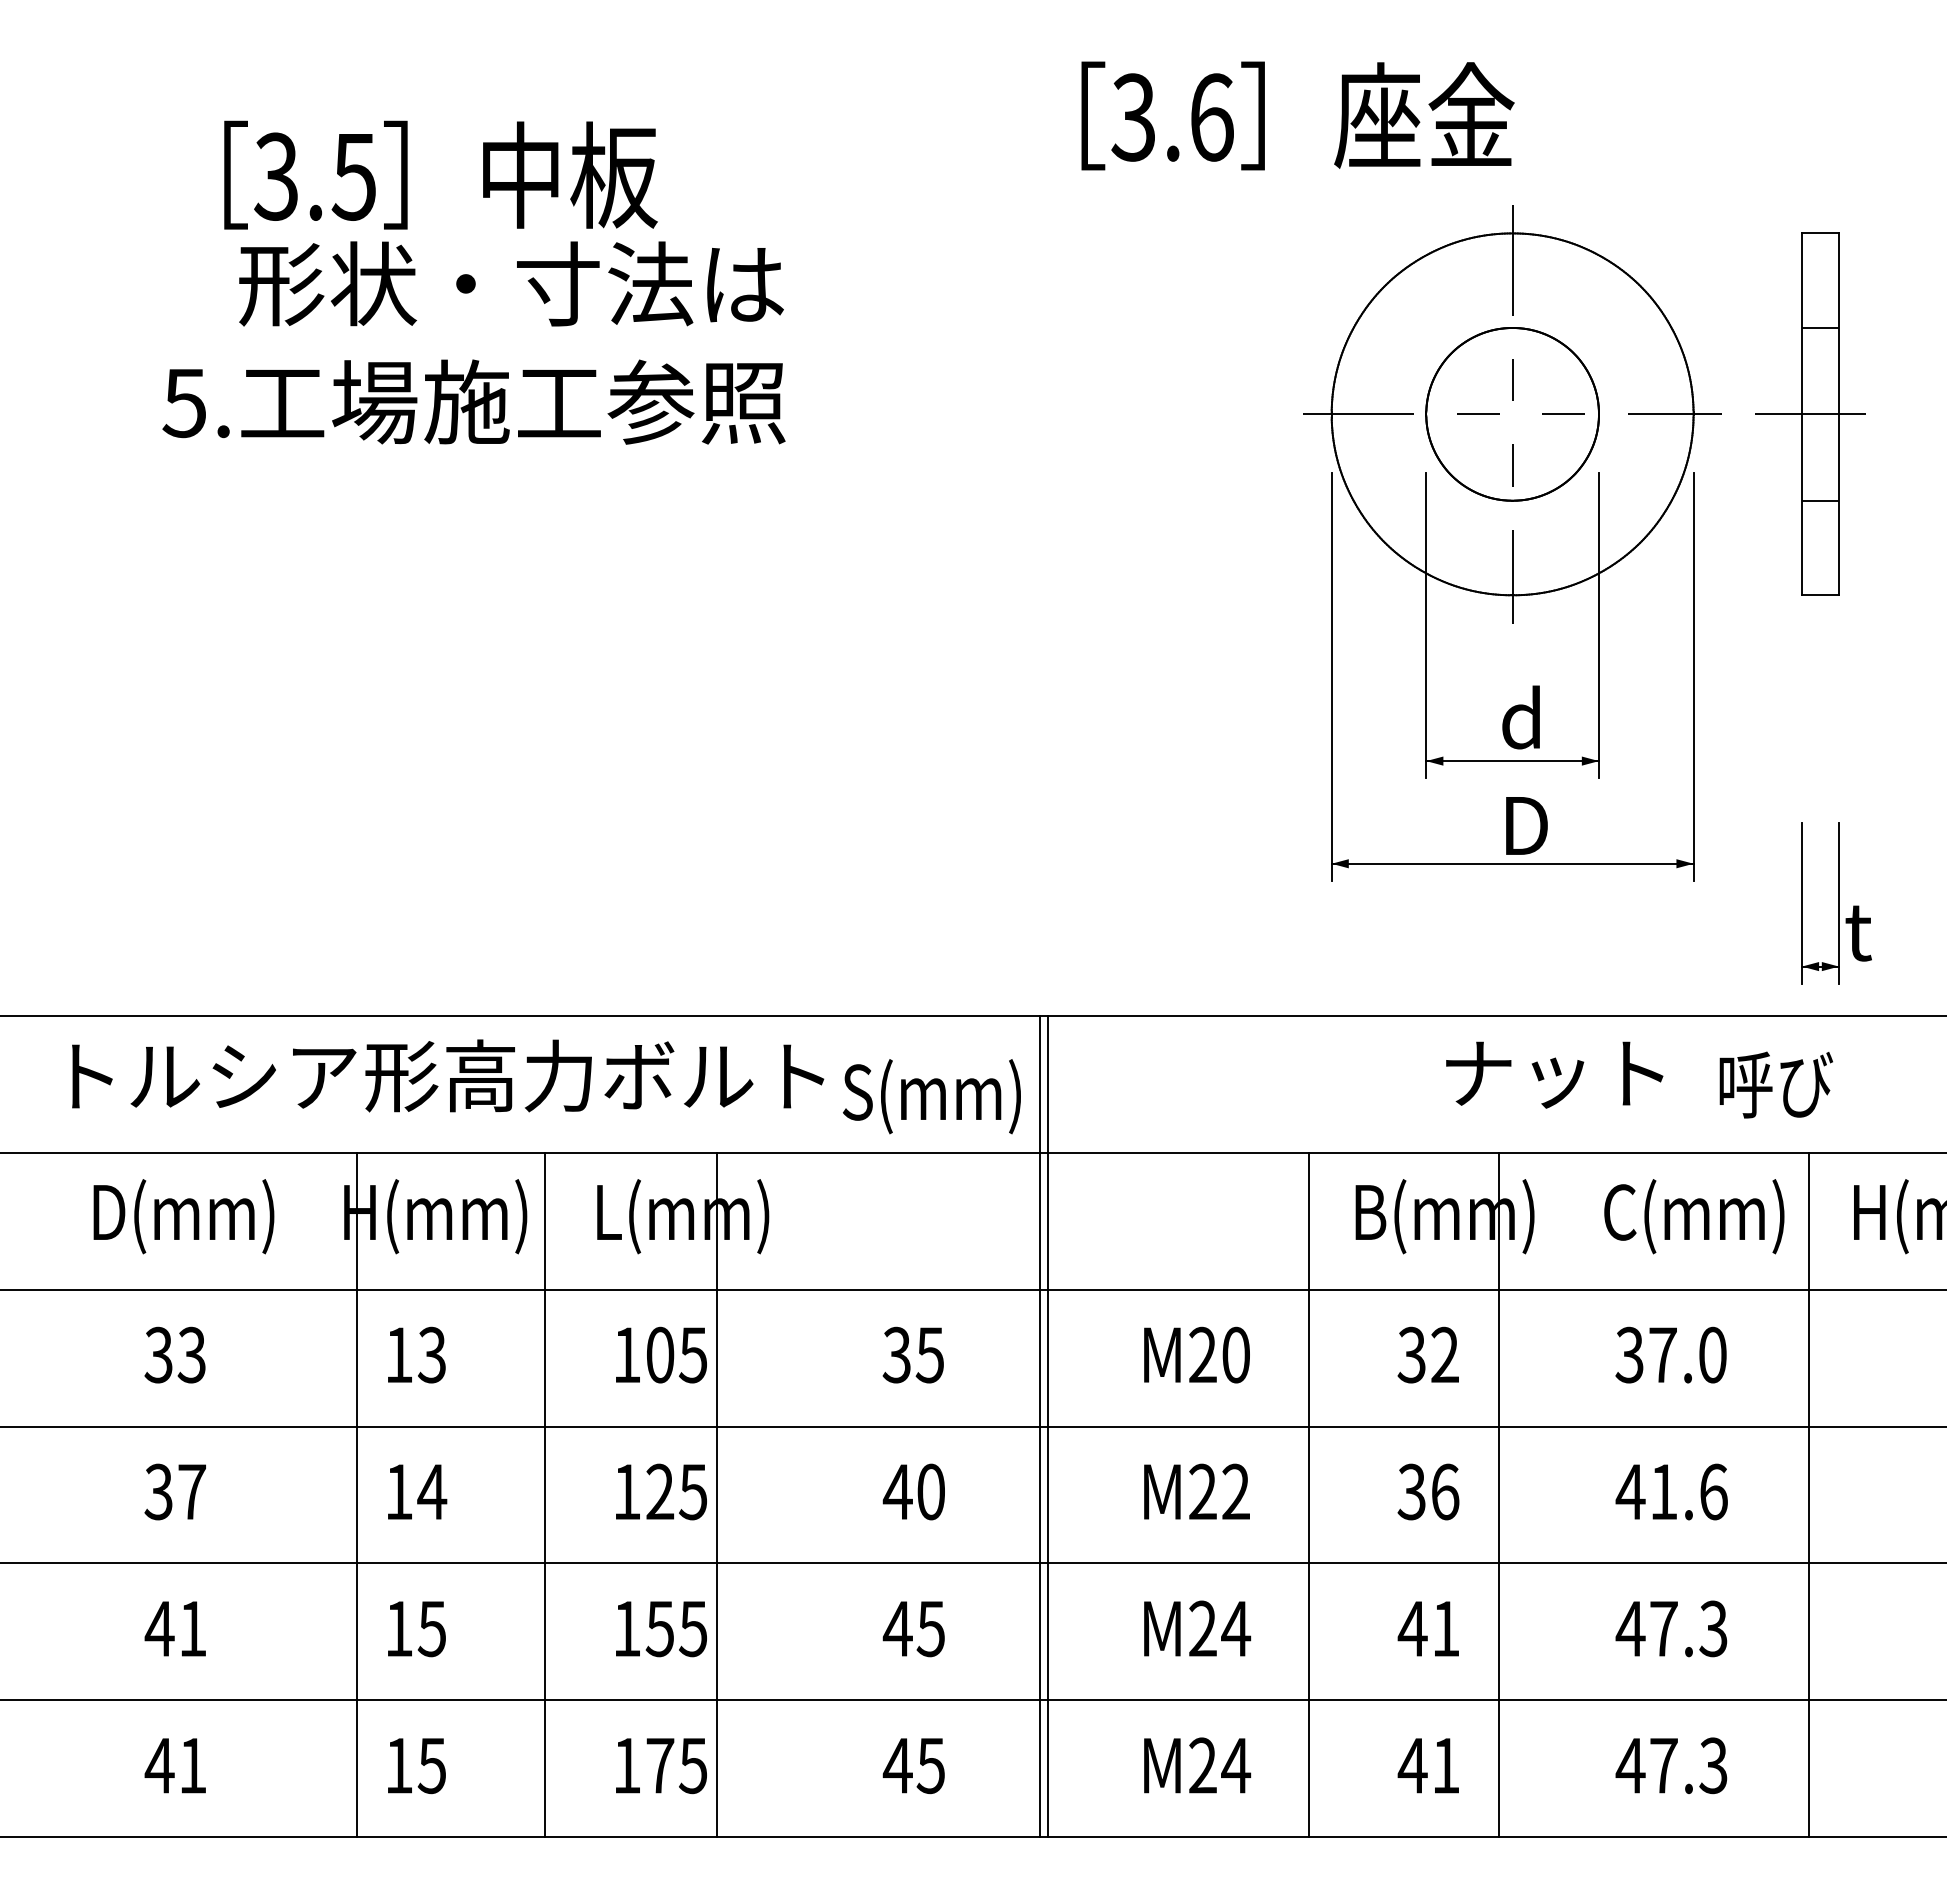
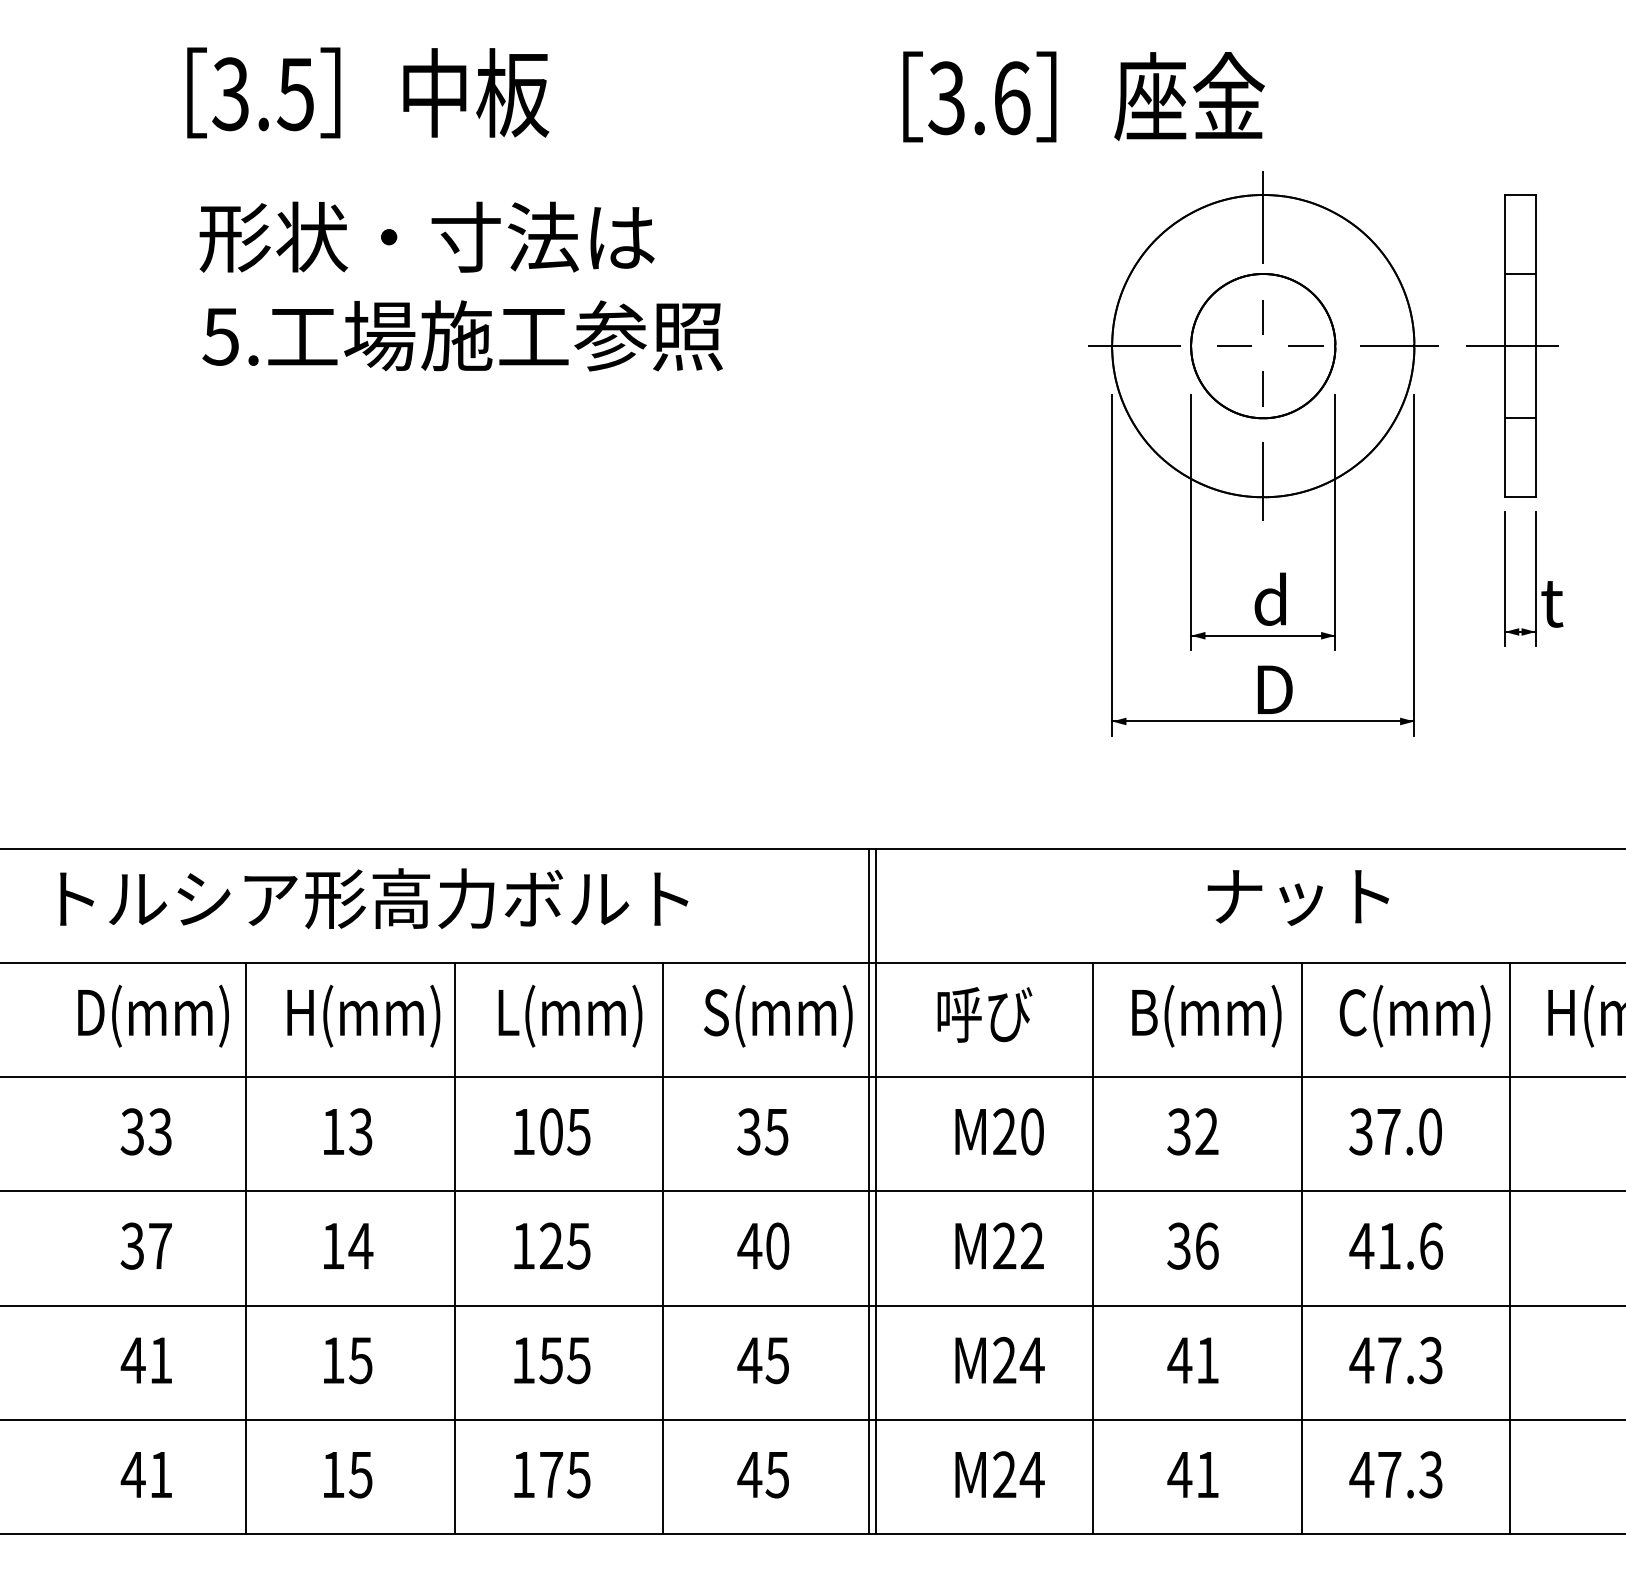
text: (440, 174) -> (367, 92), moved
text: (473, 401) -> (462, 335), moved
part: (1836, 903) -> (1533, 579), moved
text: (1775, 1084) -> (984, 1014), moved
text: (931, 1096) -> (777, 1016), moved
line: (356, 1494) -> (245, 1248), moved
line: (717, 1494) -> (663, 1248), moved
line: (1498, 1494) -> (1301, 1248), moved

